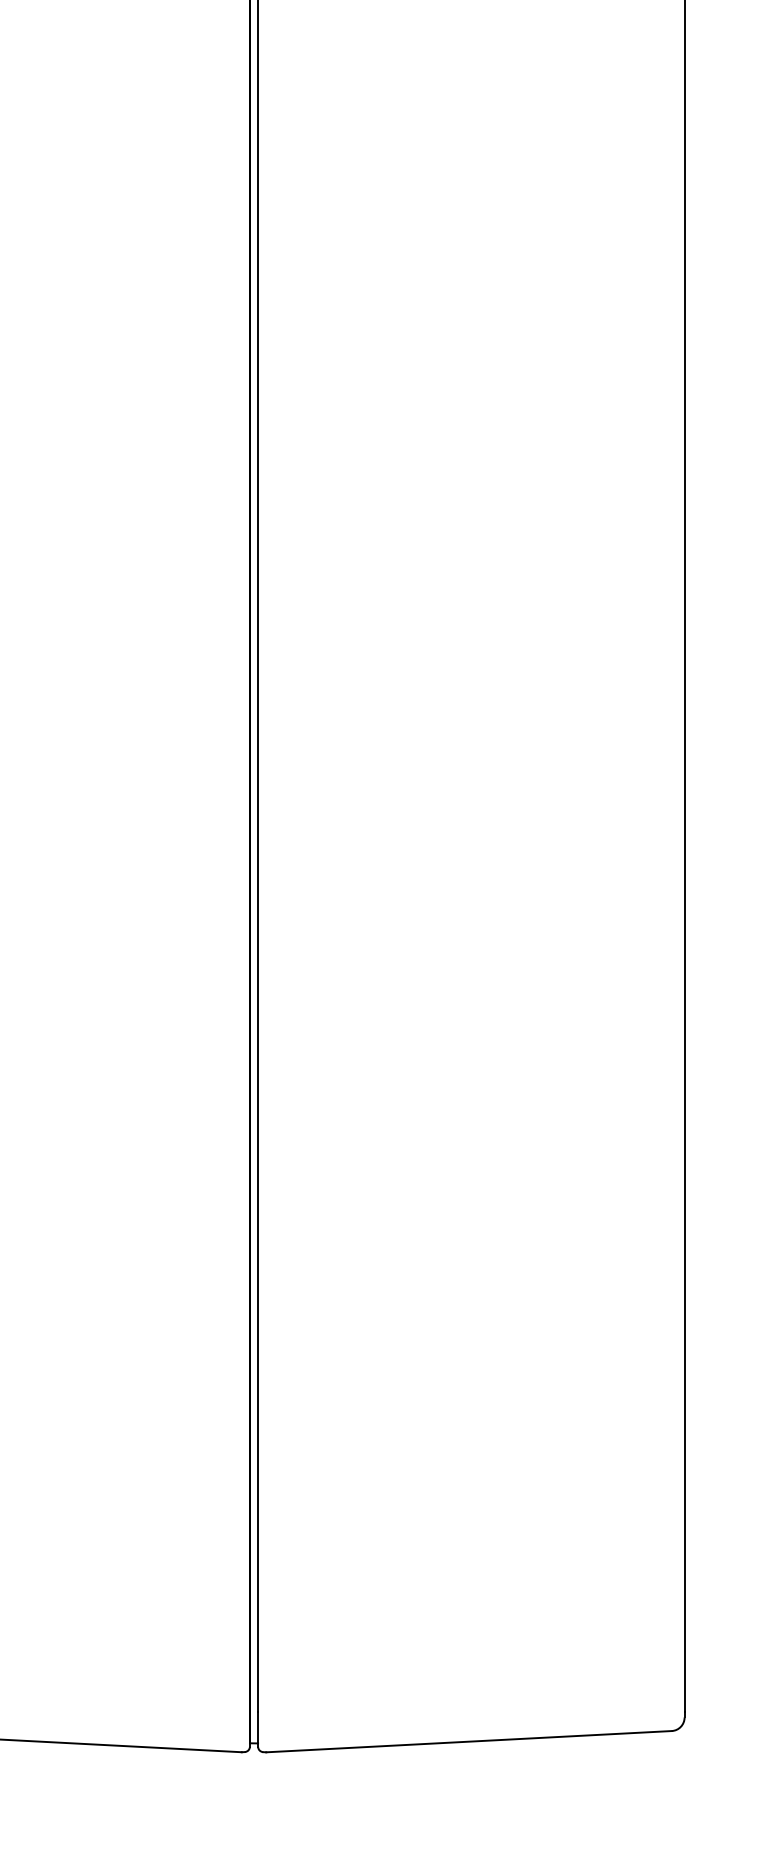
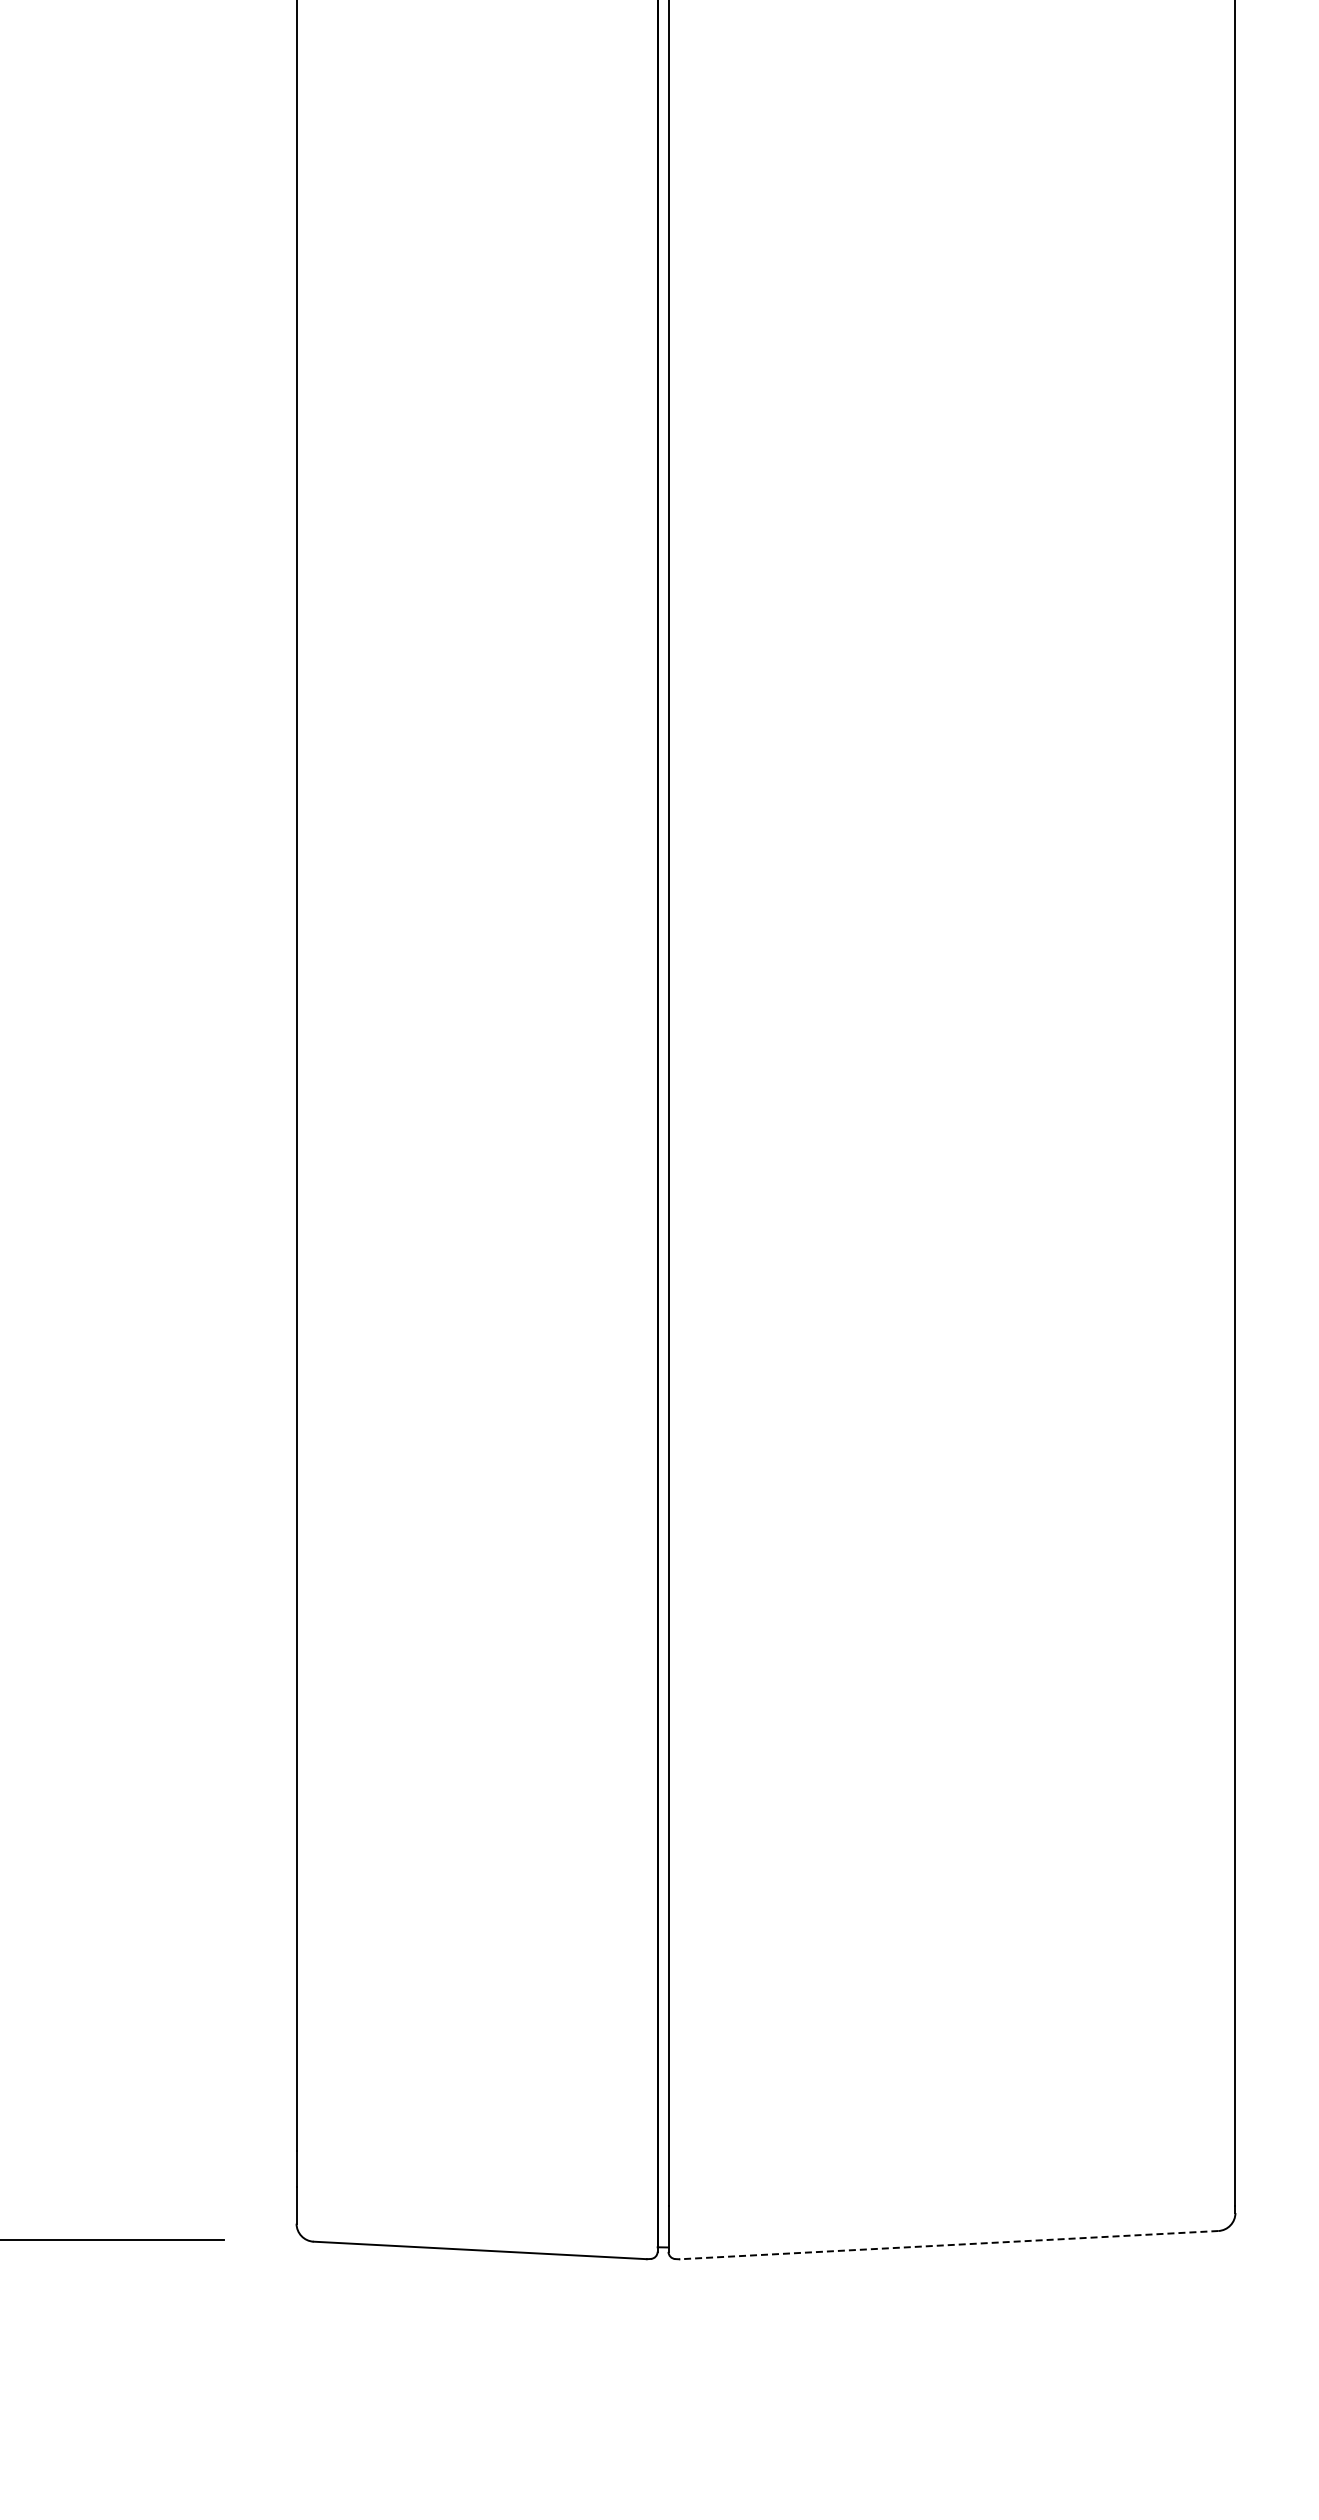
line: (468, 1741) -> (948, 2245), solid -> dashed

